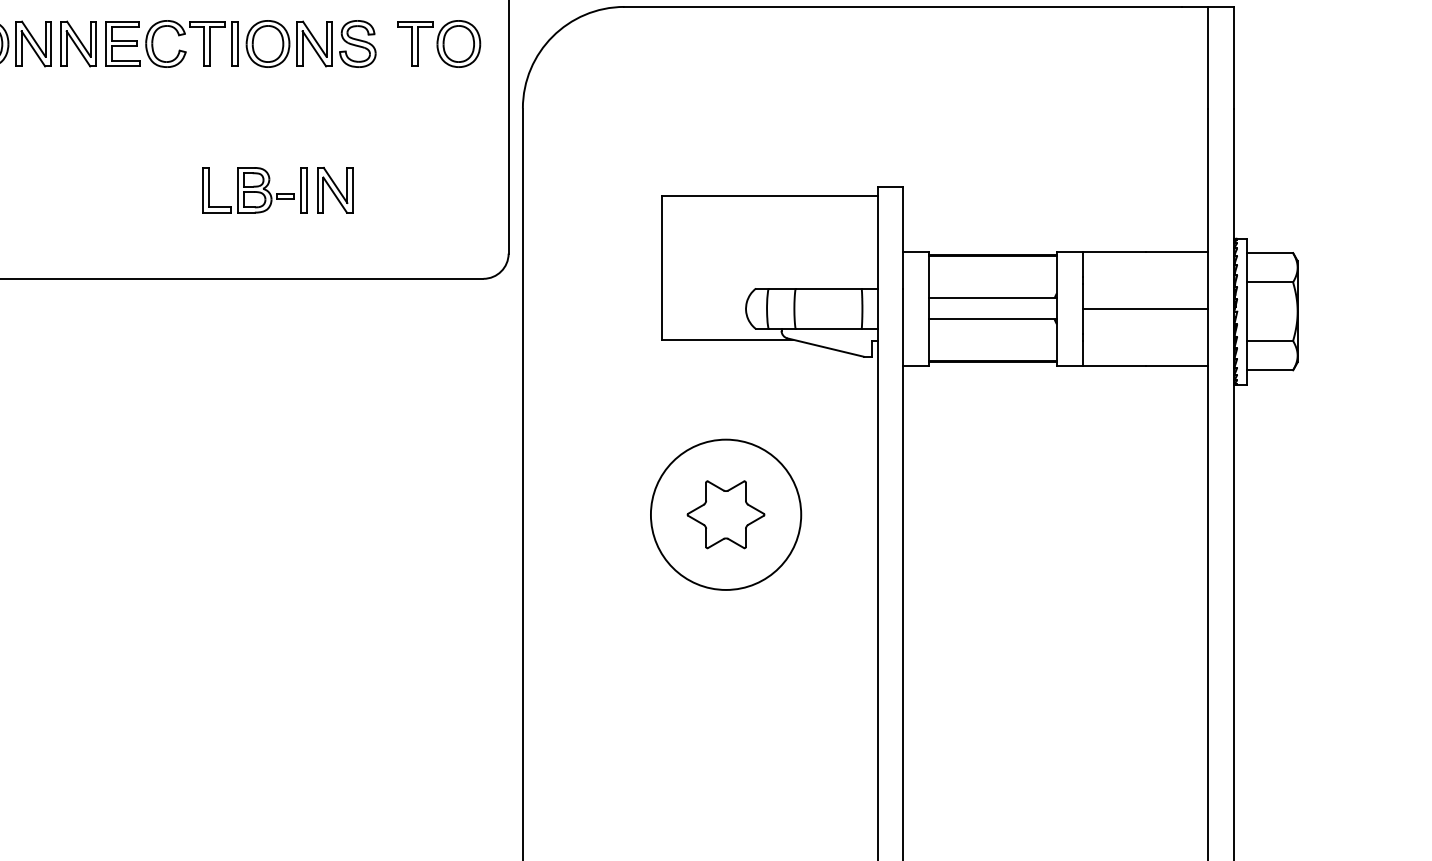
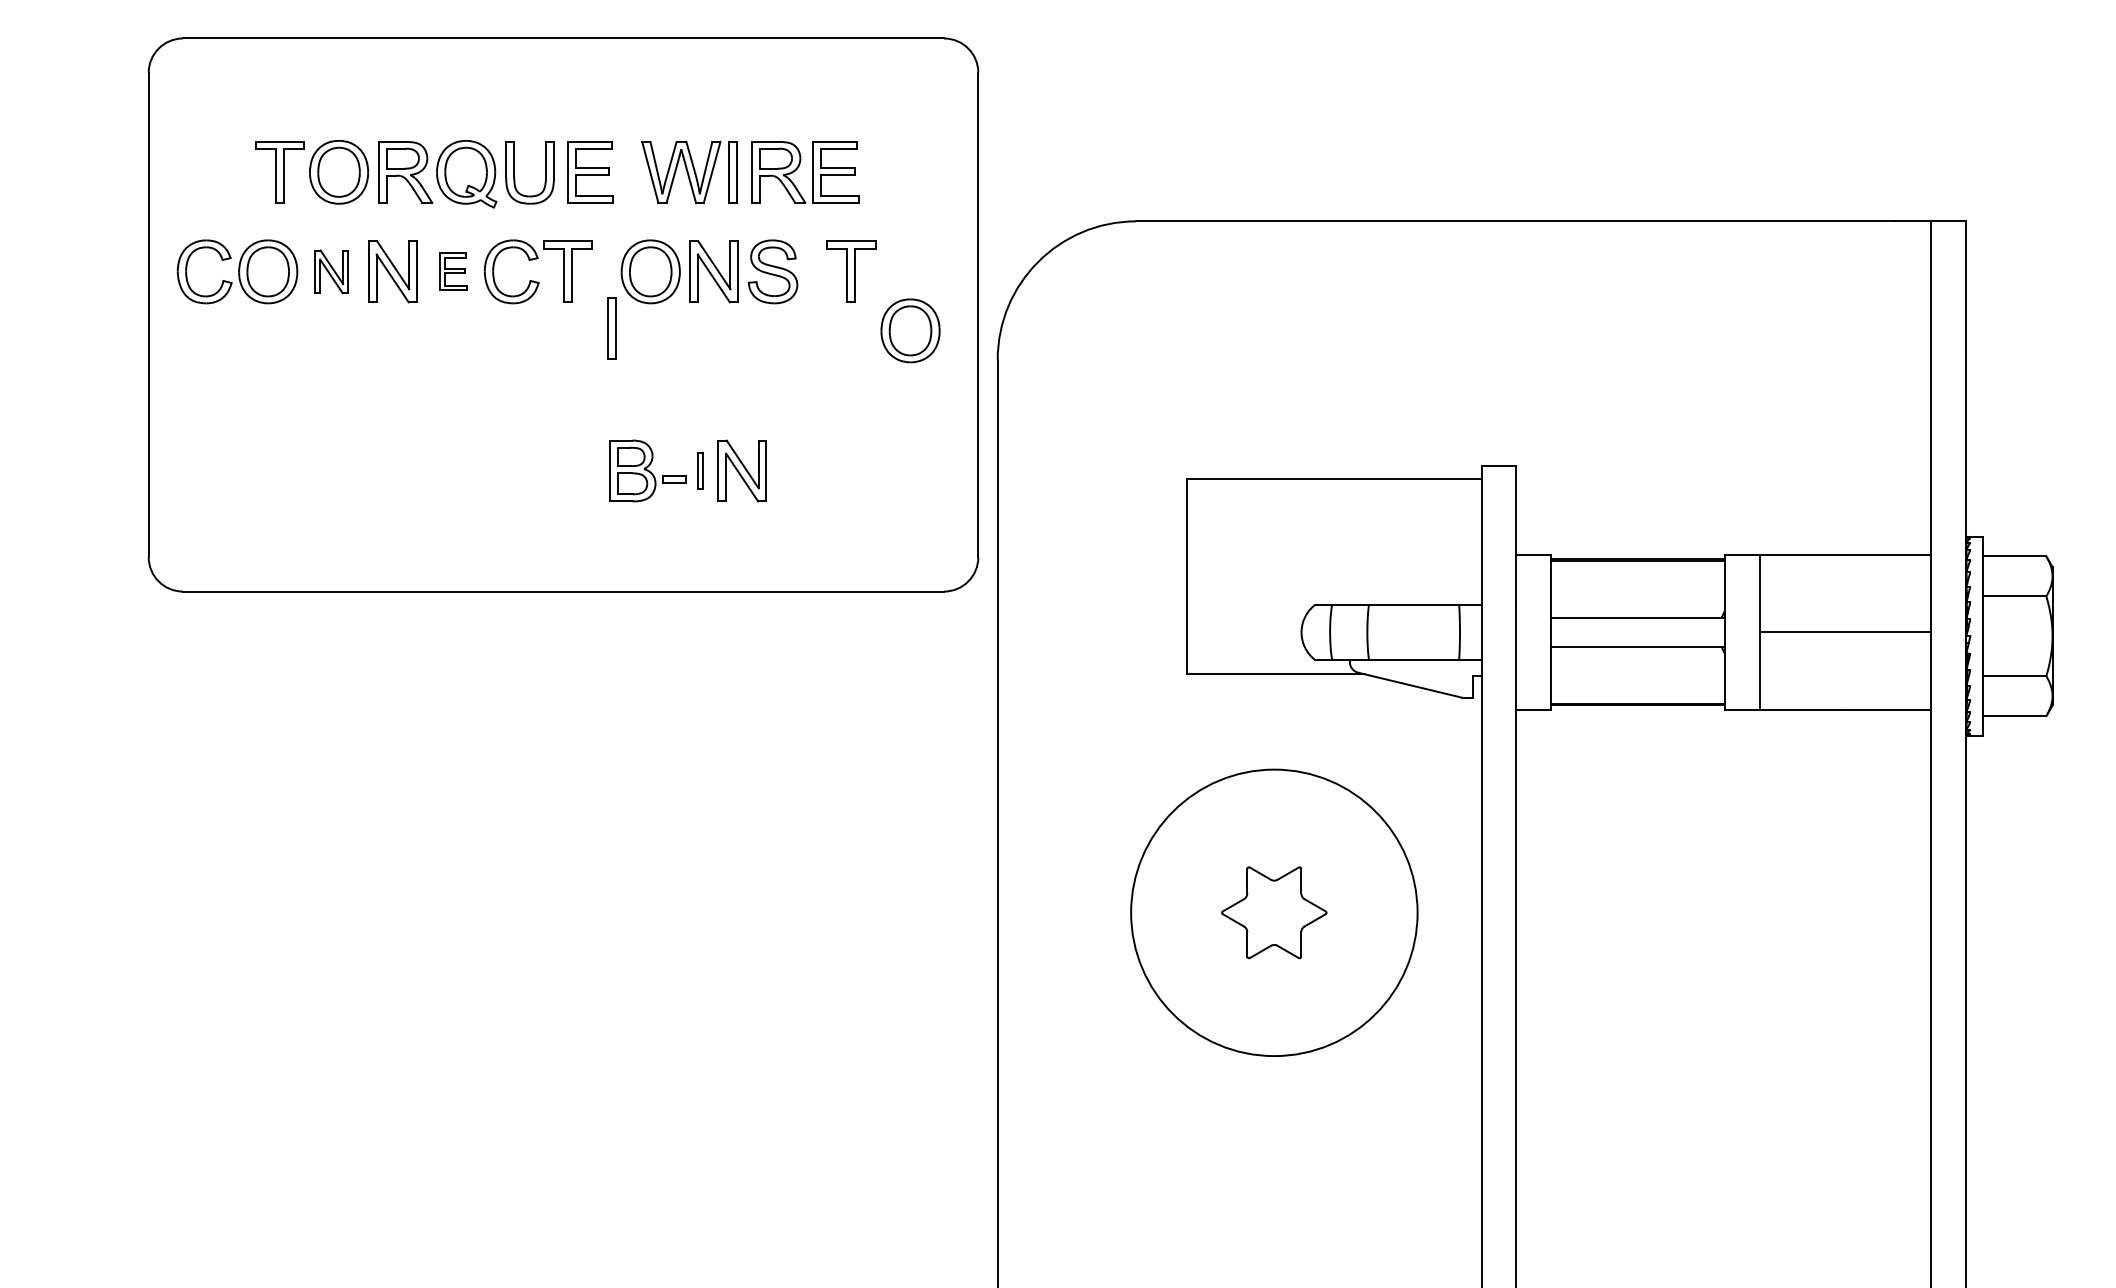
part: (33, 43) -> (331, 271), size x0.7
part: (123, 43) -> (453, 271), size x0.6
part: (234, 43) -> (611, 328), moved
part: (458, 43) -> (910, 330), moved
part: (209, 189) -> (570, 470), removed
part: (303, 189) -> (699, 470), size x0.6
circle: (726, 514) -> (1274, 912), size x1.4

